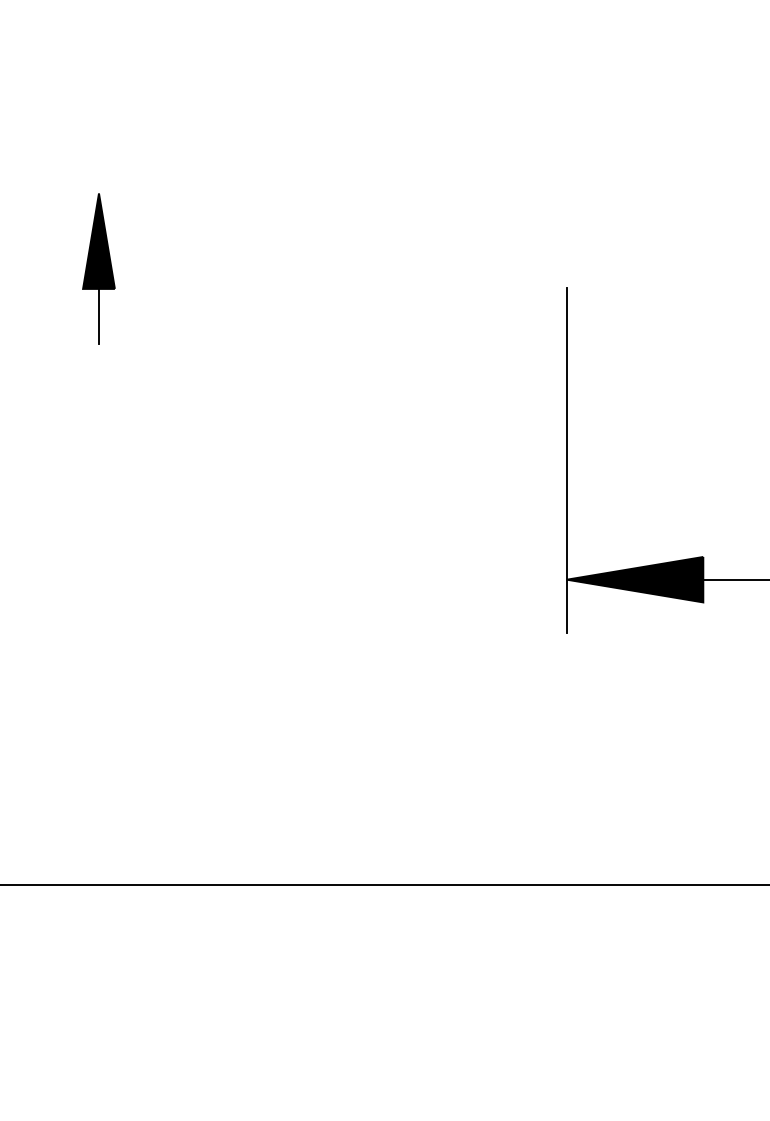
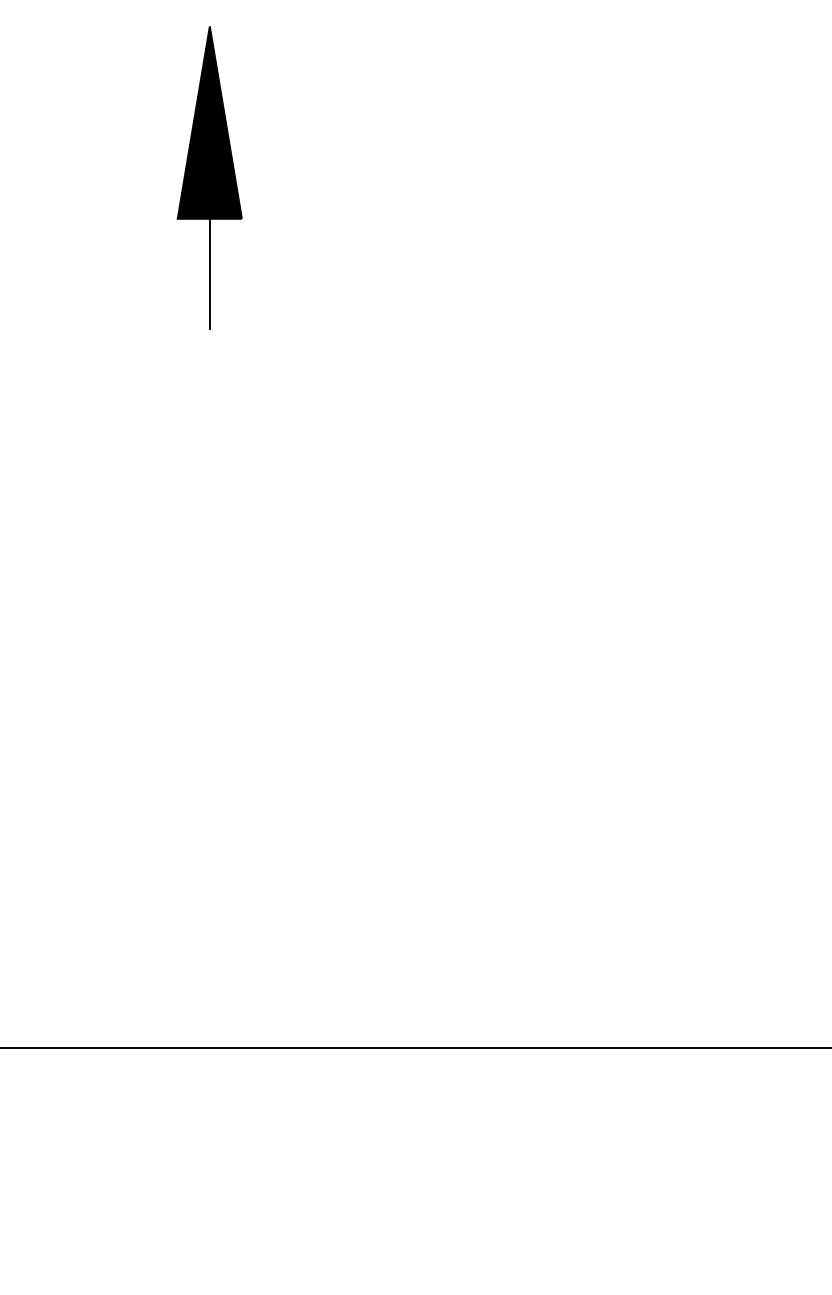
part: (98, 268) -> (209, 177), size x1.43

